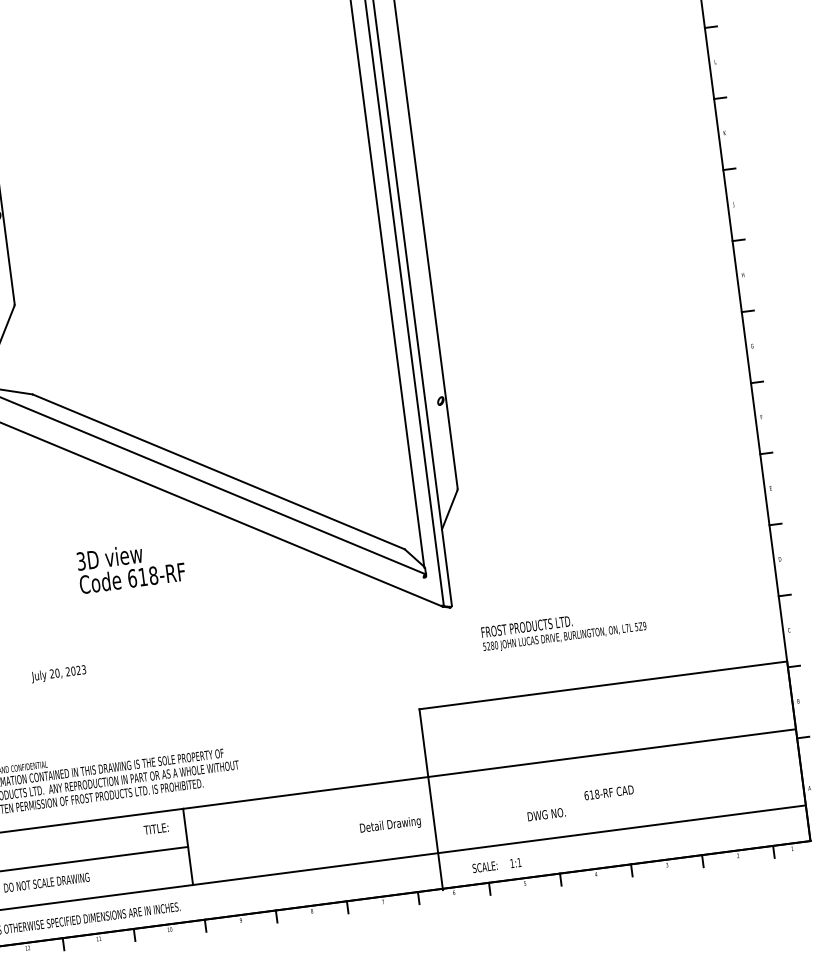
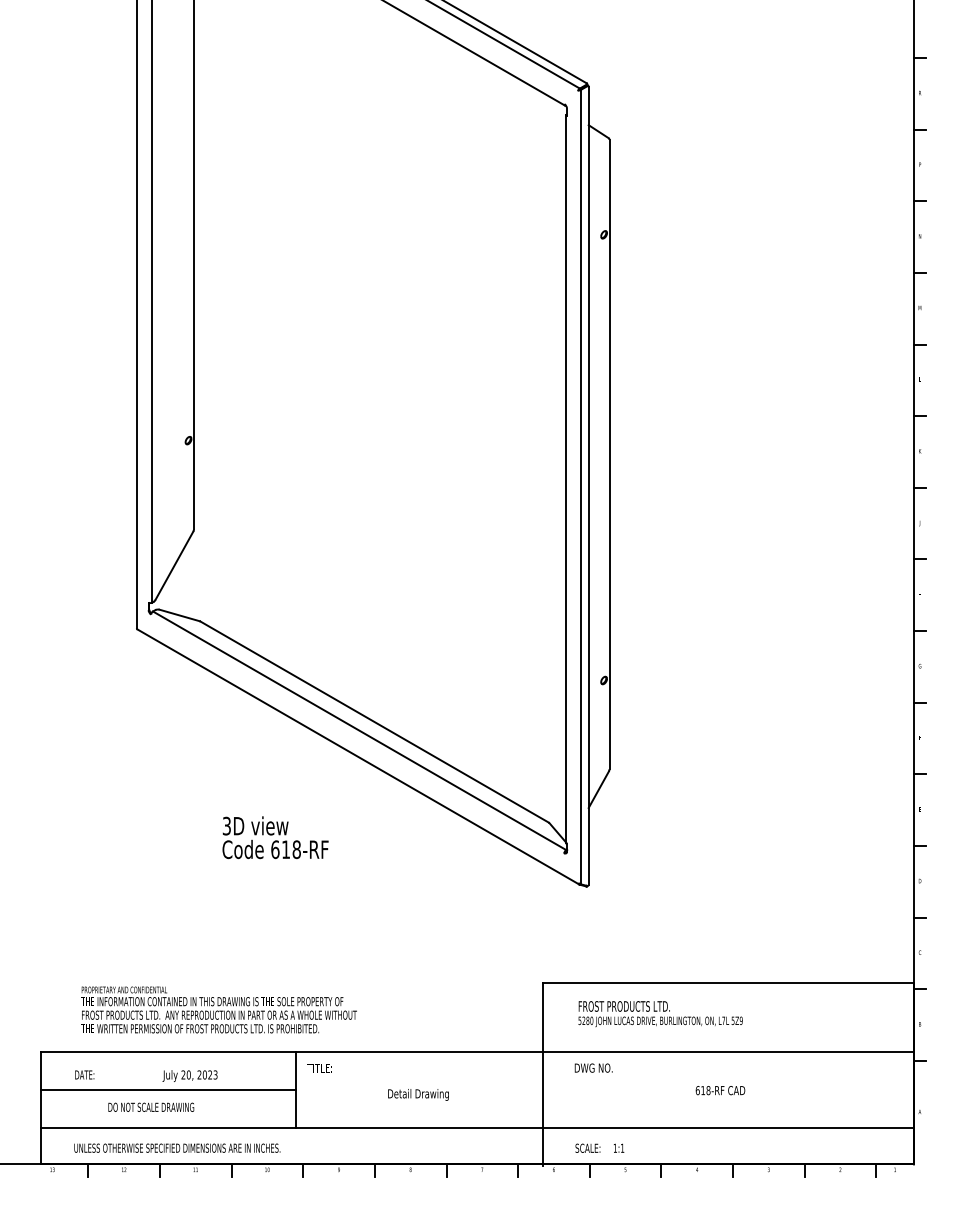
text: (130, 566) -> (275, 837), moved
text: (563, 630) -> (660, 1014), moved
text: (58, 673) -> (189, 1075), moved
text: (546, 813) -> (593, 1067), moved
text: (390, 825) -> (418, 1094), moved
text: (156, 829) -> (319, 1068), moved

